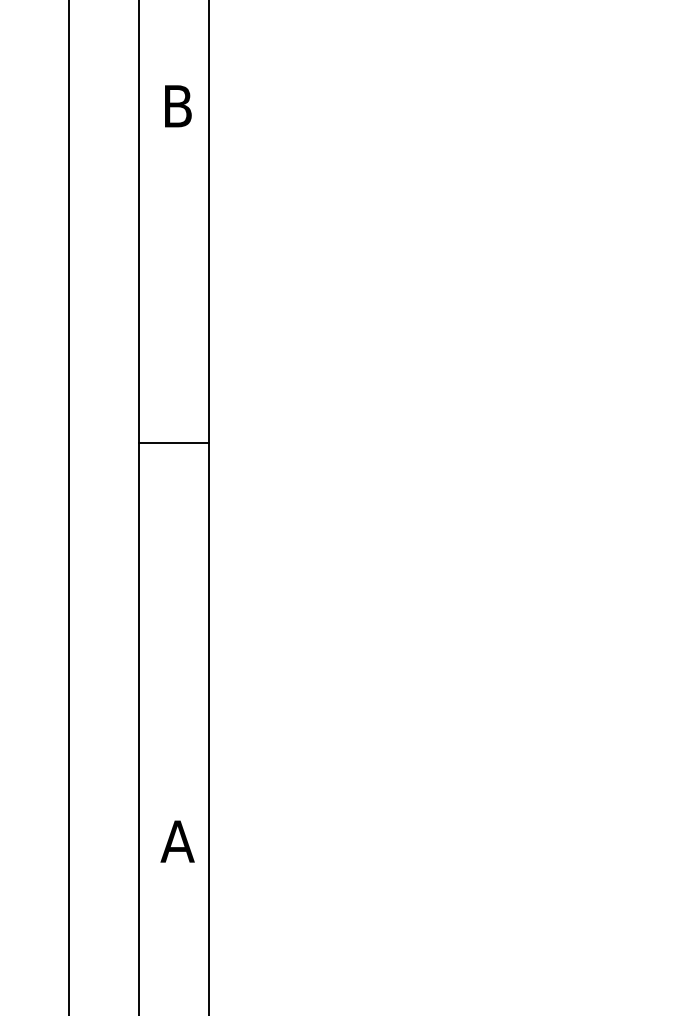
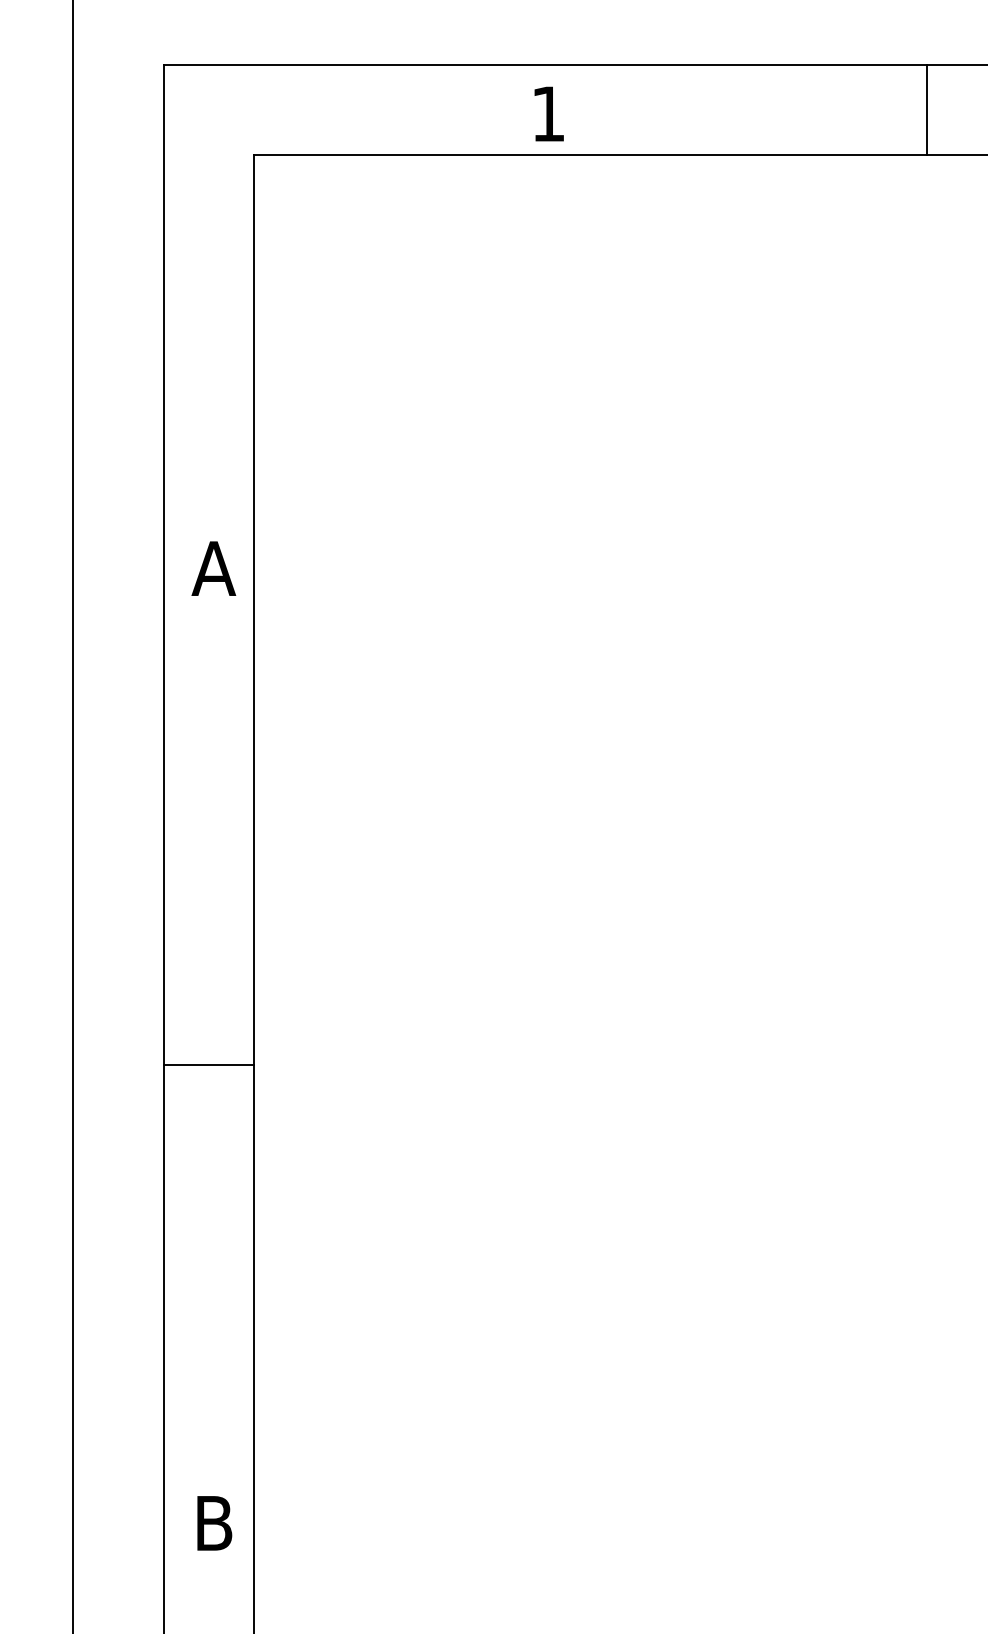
text: (177, 106) -> (213, 568), B -> A
line: (173, 442) -> (208, 1064), moved
text: (177, 841) -> (213, 1523), A -> B

